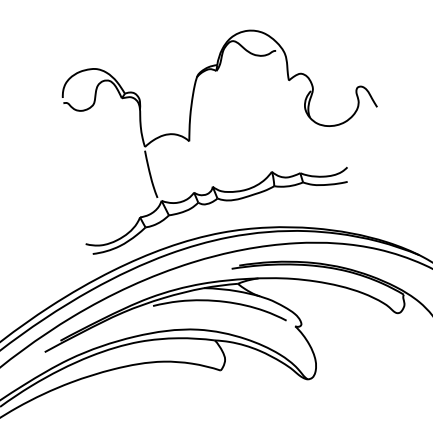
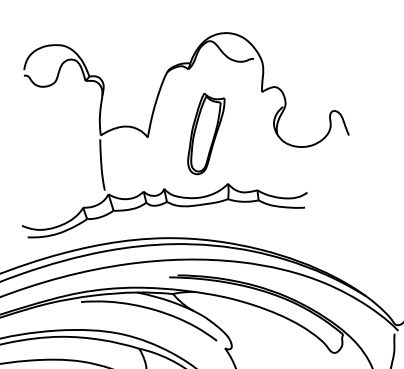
part: (242, 129) -> (205, 134), added

